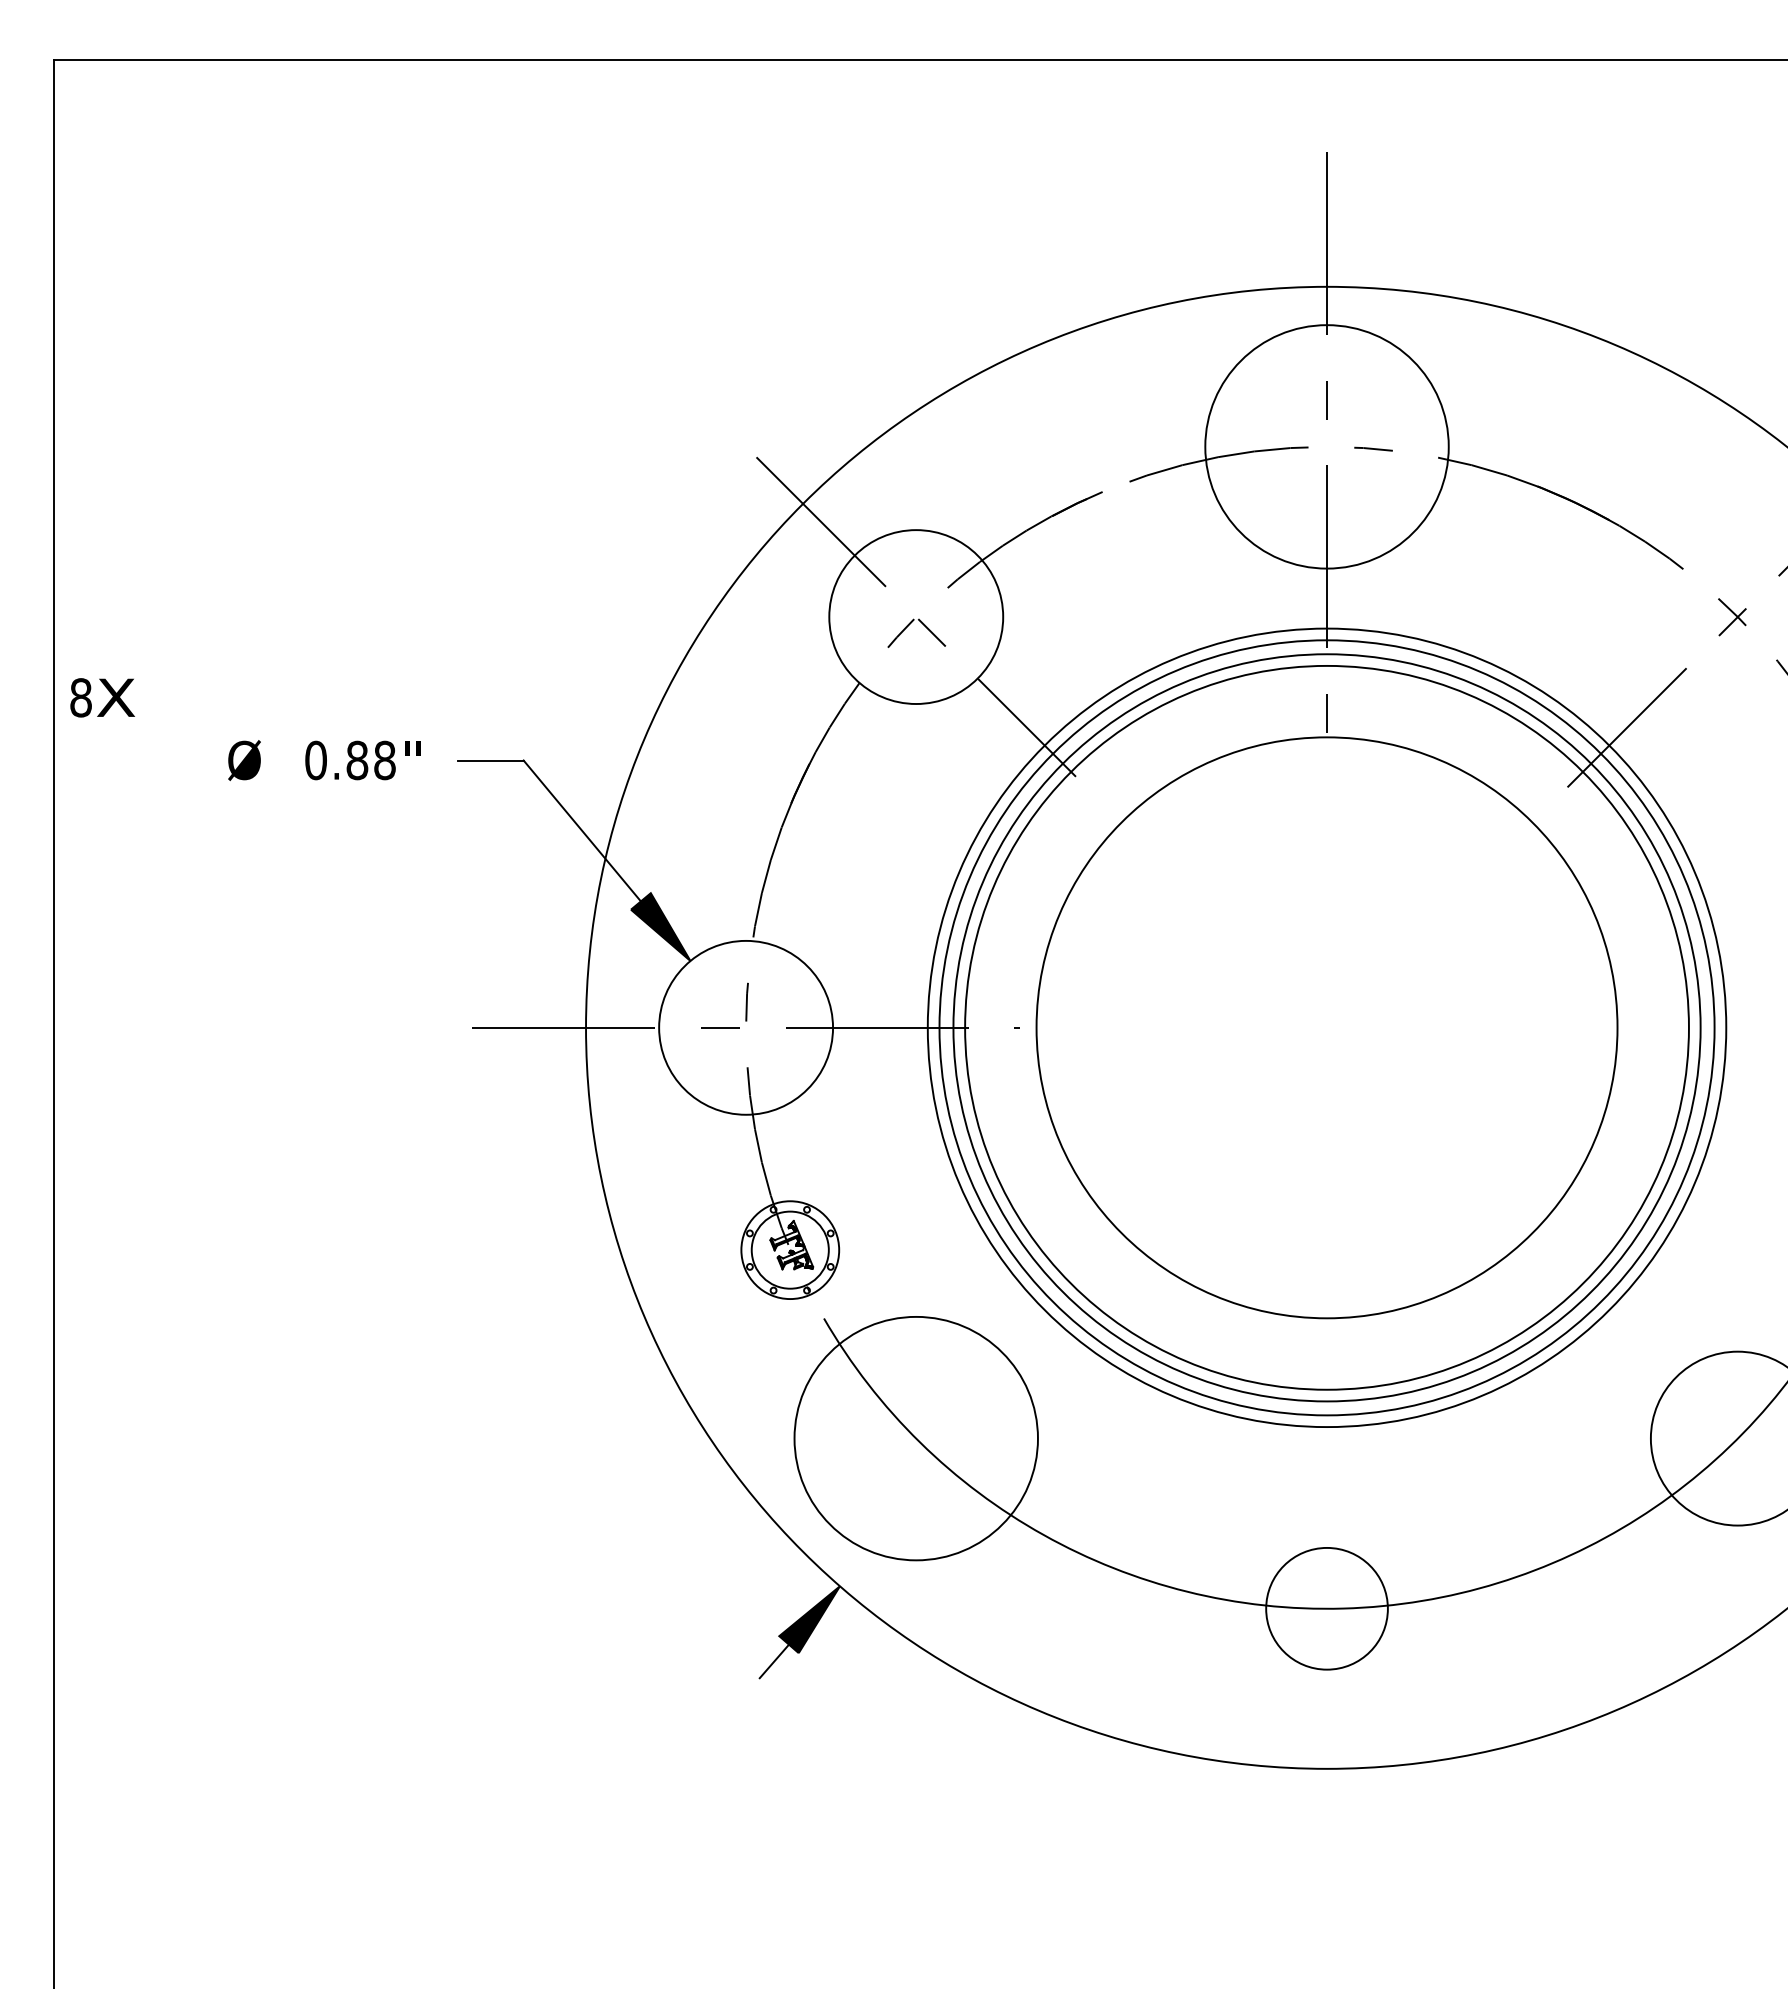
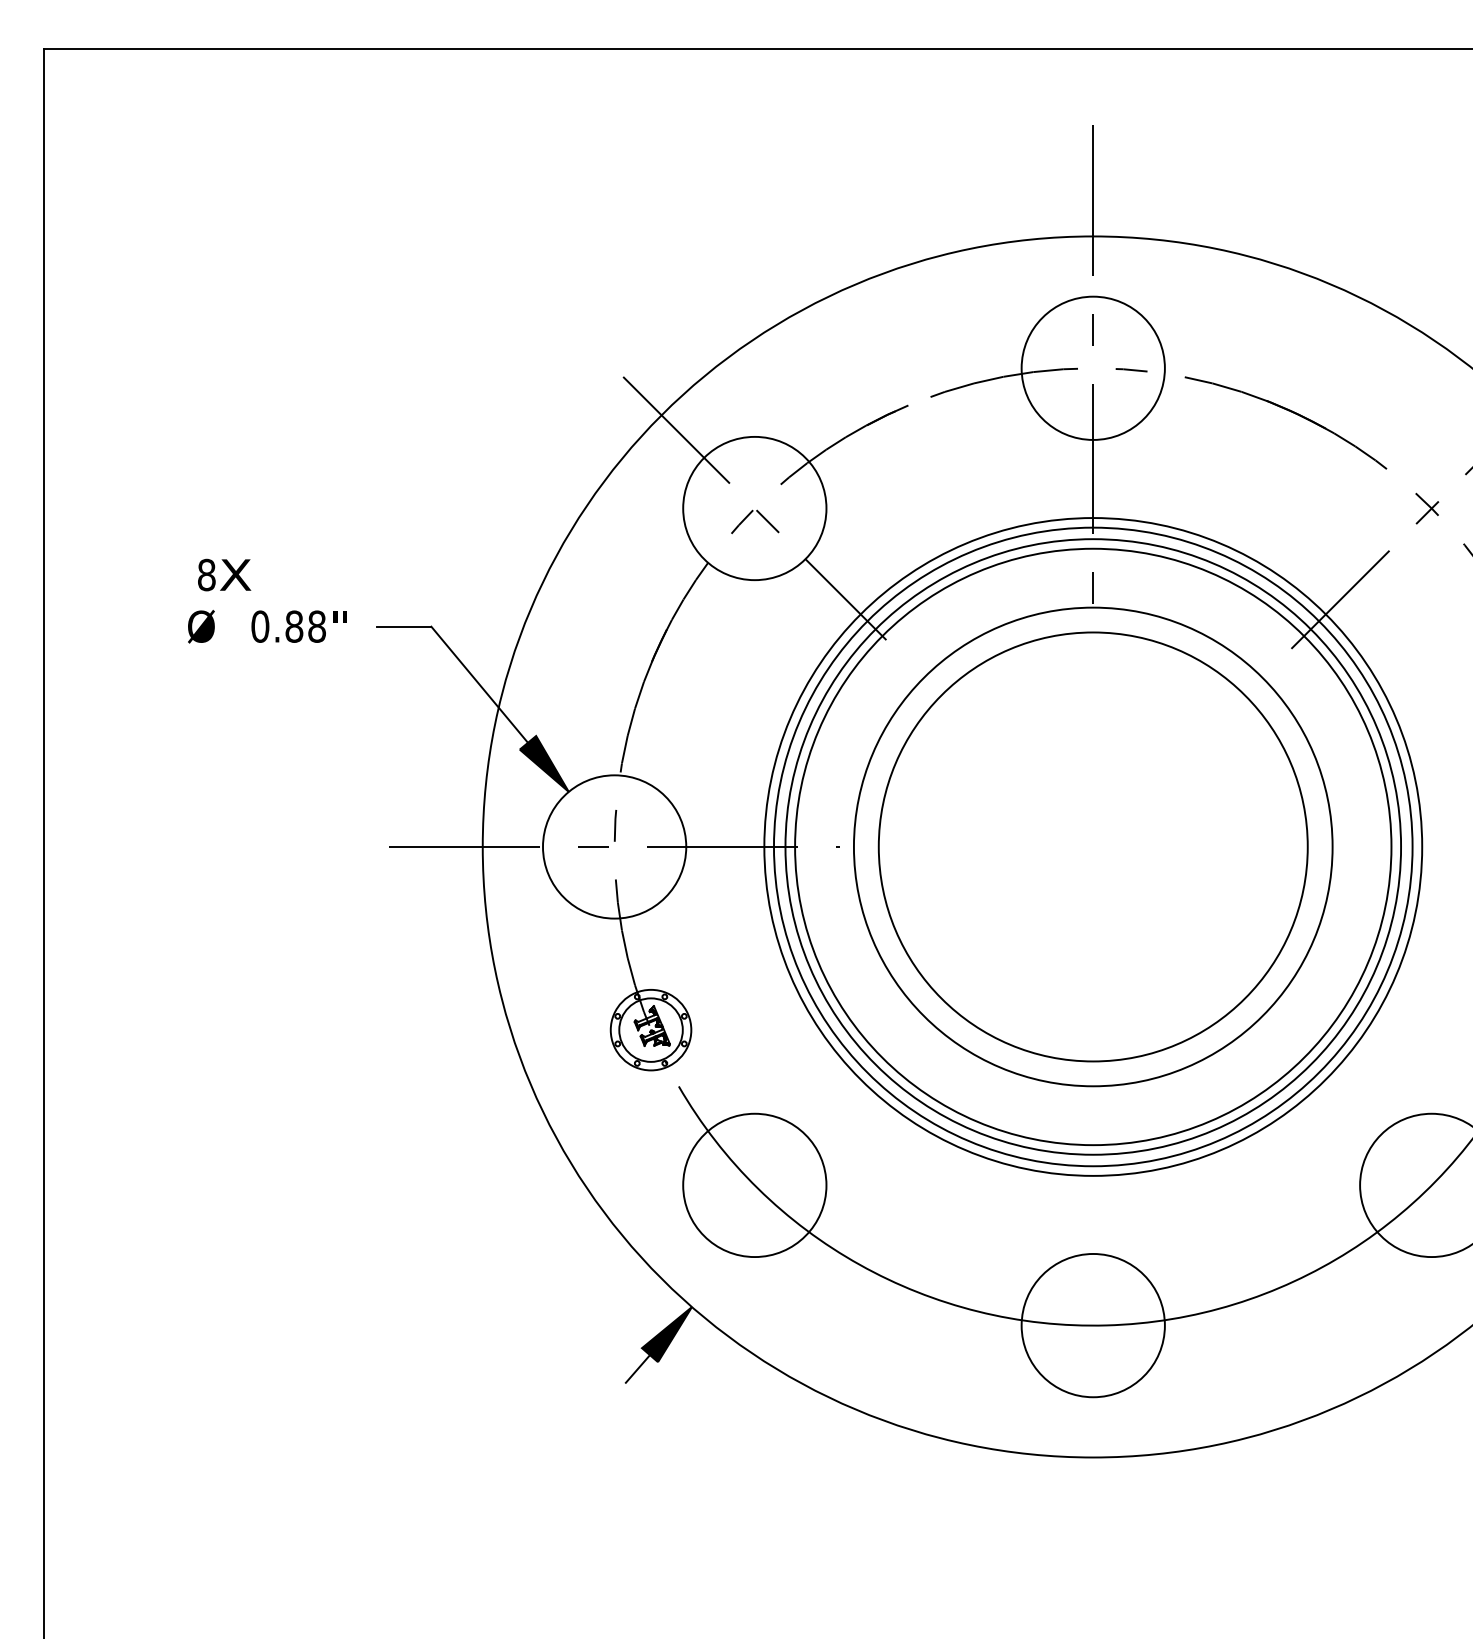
circle: (1326, 446) -> (1092, 368), size x0.71
text: (102, 697) -> (224, 574), moved
circle: (1326, 1027) -> (1092, 846), added
circle: (916, 1438) -> (755, 1185), size x0.71
circle: (1326, 1608) -> (1092, 1325), size x1.43

